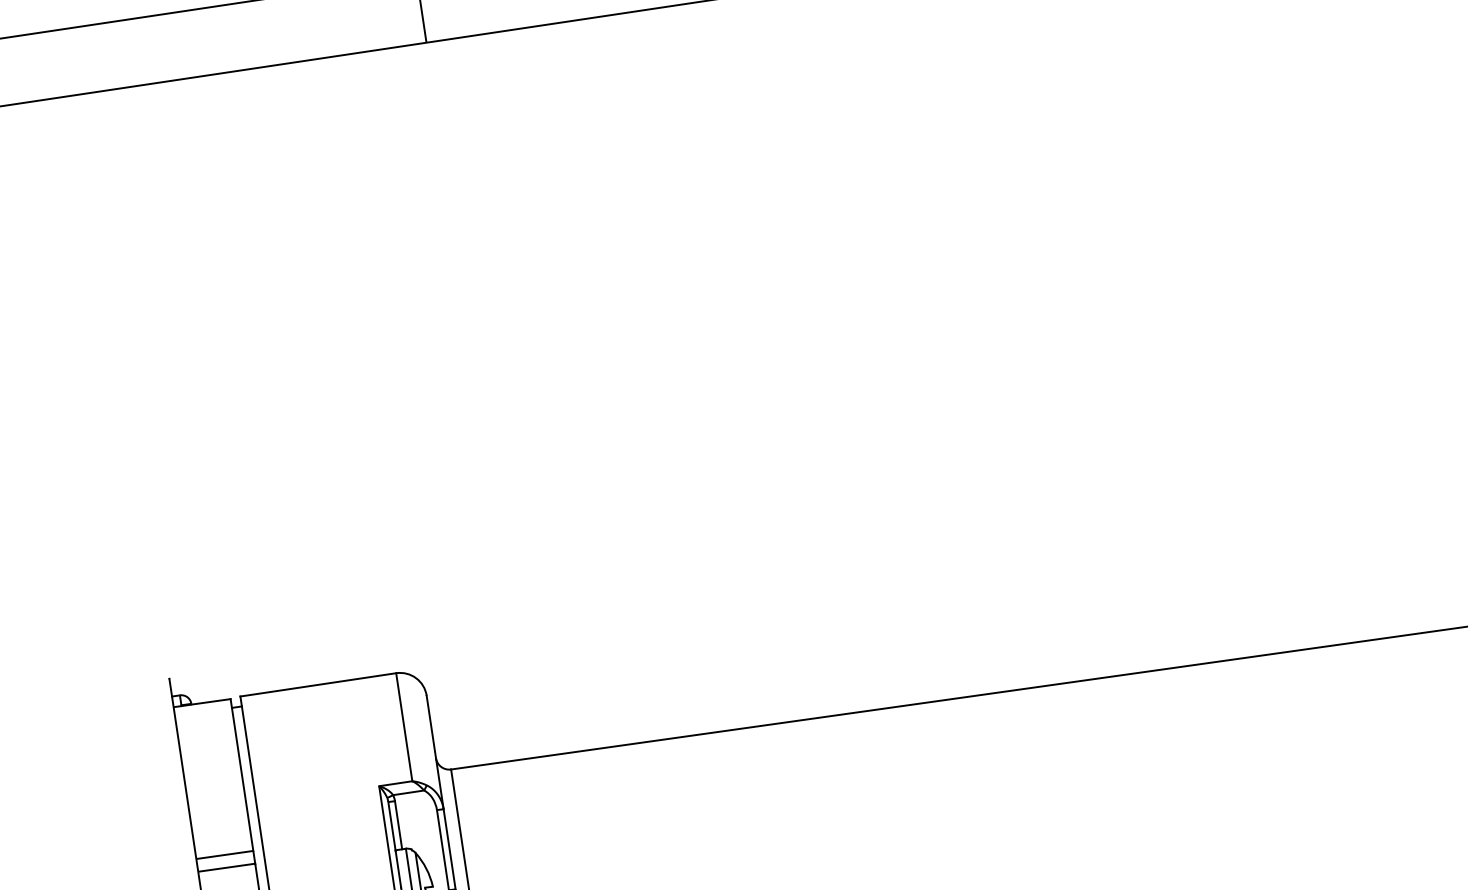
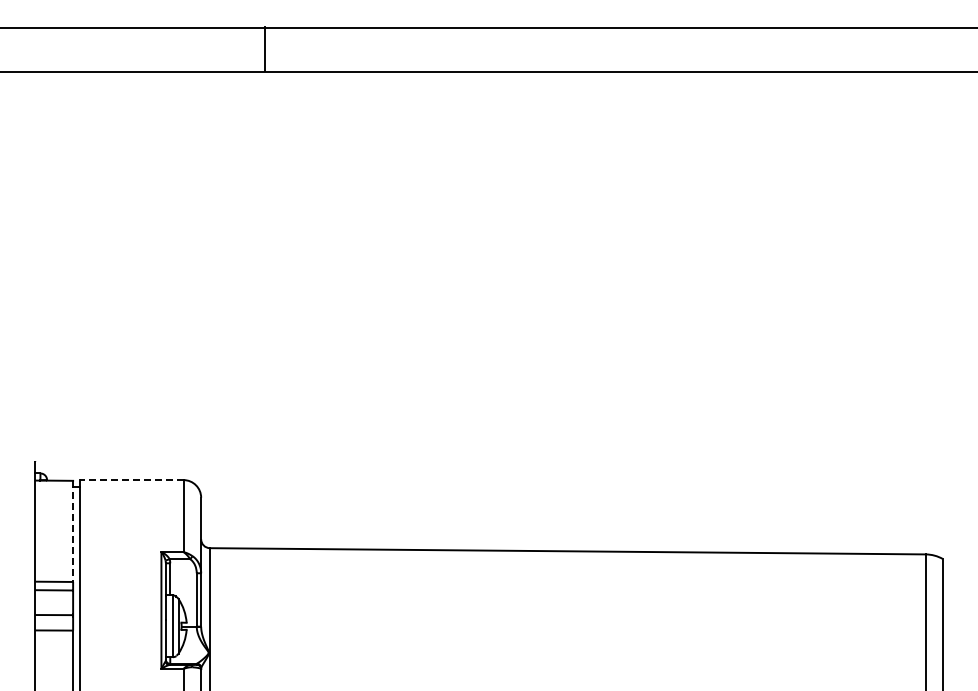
line: (318, 685) -> (131, 480), solid -> dashed
line: (242, 775) -> (73, 531), solid -> dashed

